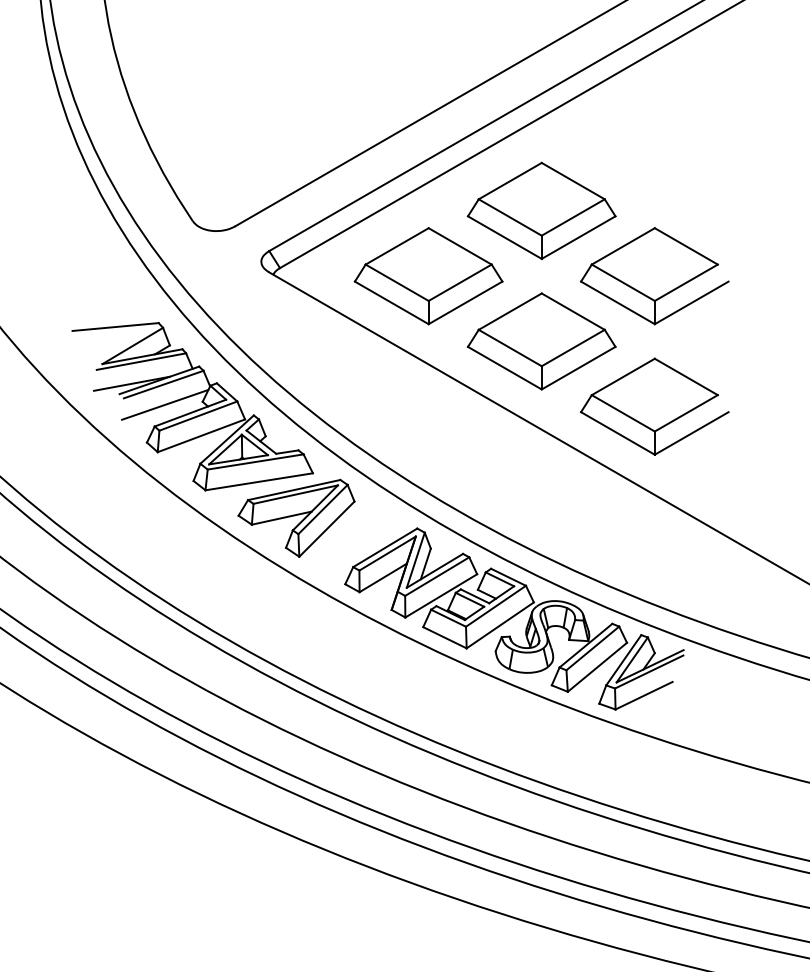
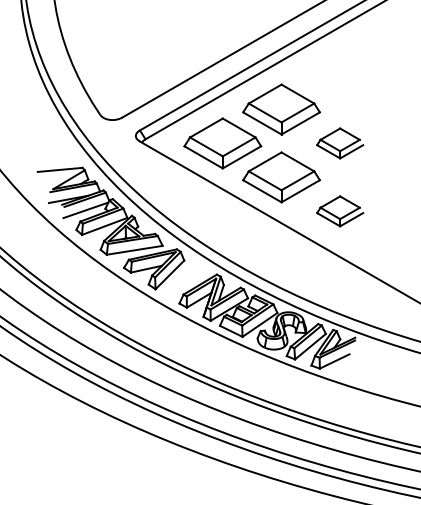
part: (653, 276) -> (339, 143), size x0.6
part: (653, 407) -> (339, 211), size x0.6

